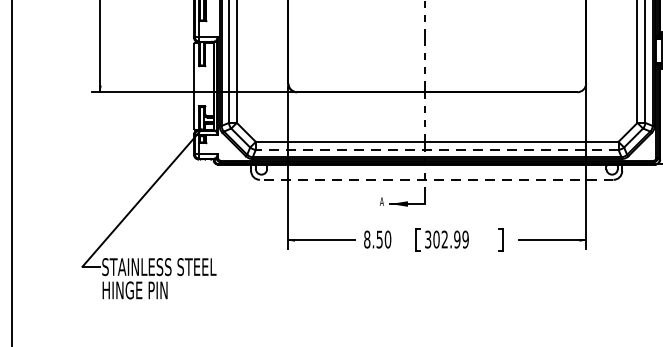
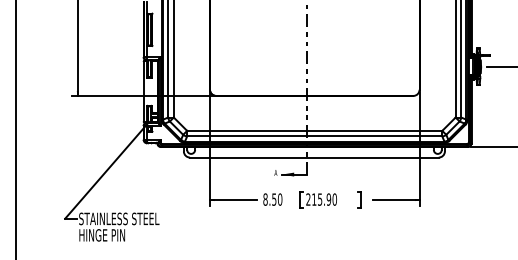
line: (436, 149) -> (314, 136), dashed -> solid
line: (435, 179) -> (313, 157), dashed -> solid
text: (446, 239) -> (321, 199), 302.99 -> 215.90

